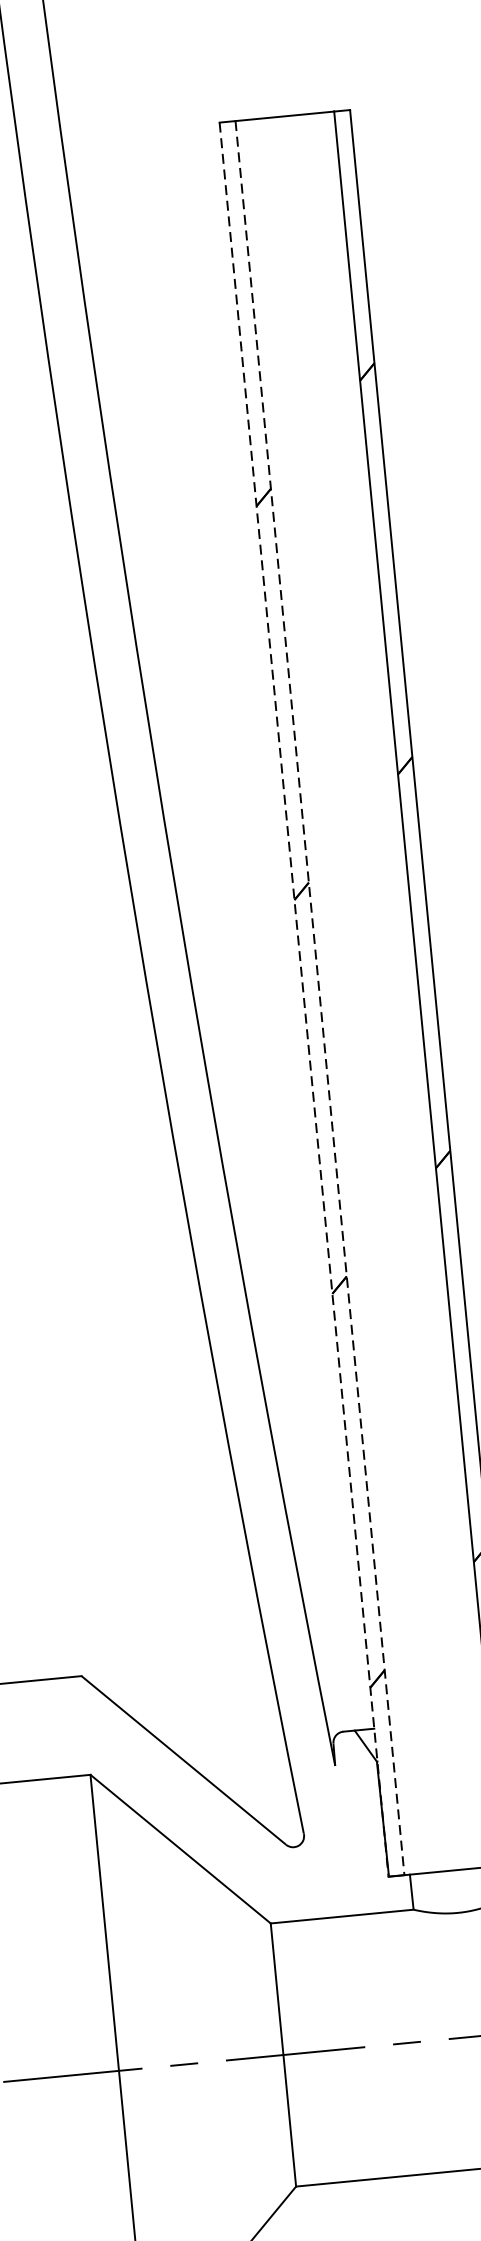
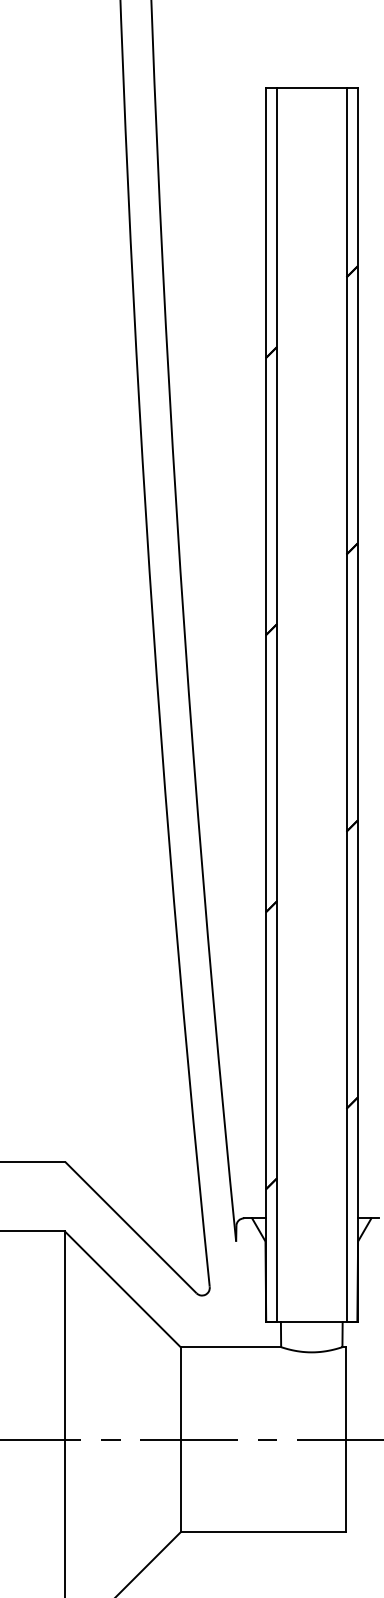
line: (320, 998) -> (277, 705), dashed -> solid
line: (303, 999) -> (265, 705), dashed -> solid

